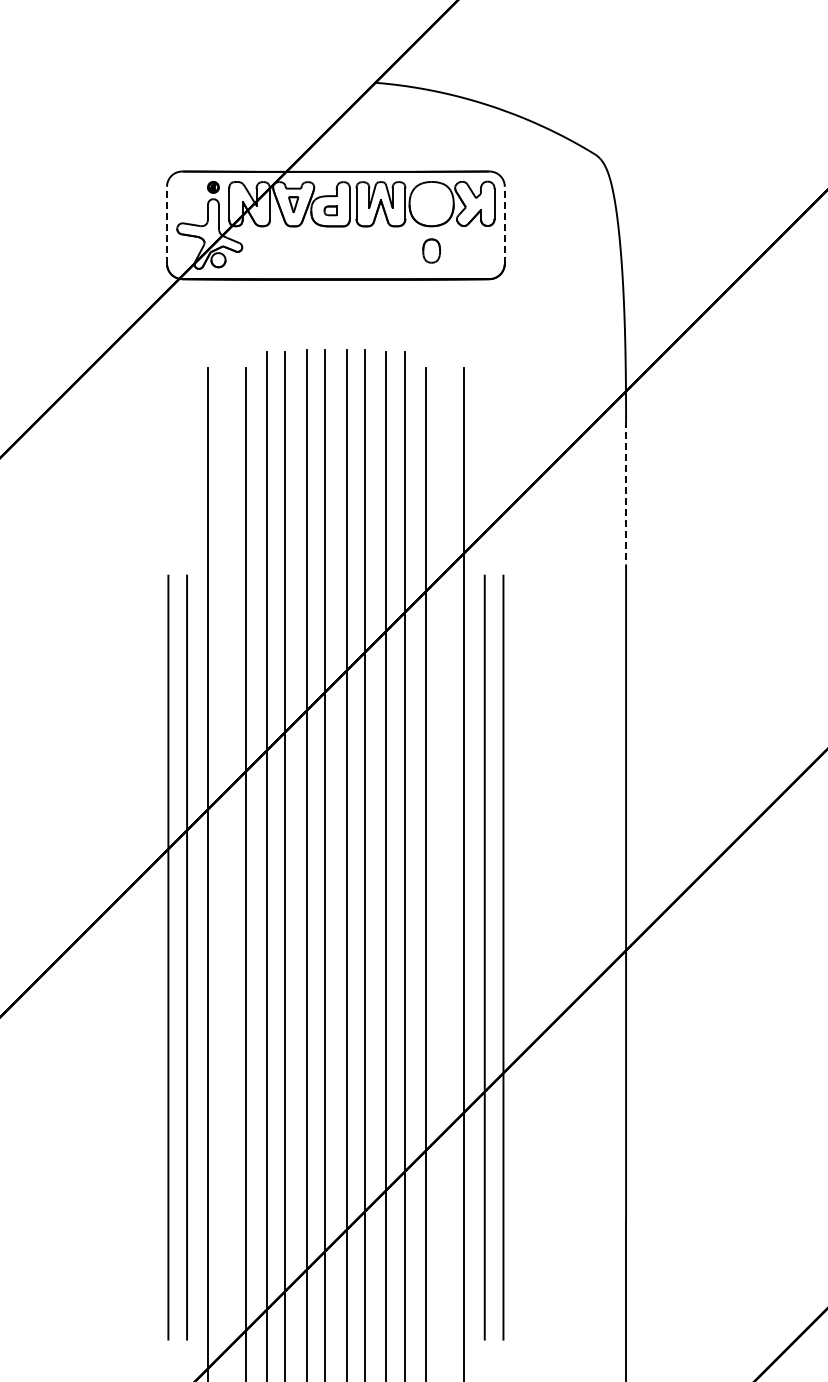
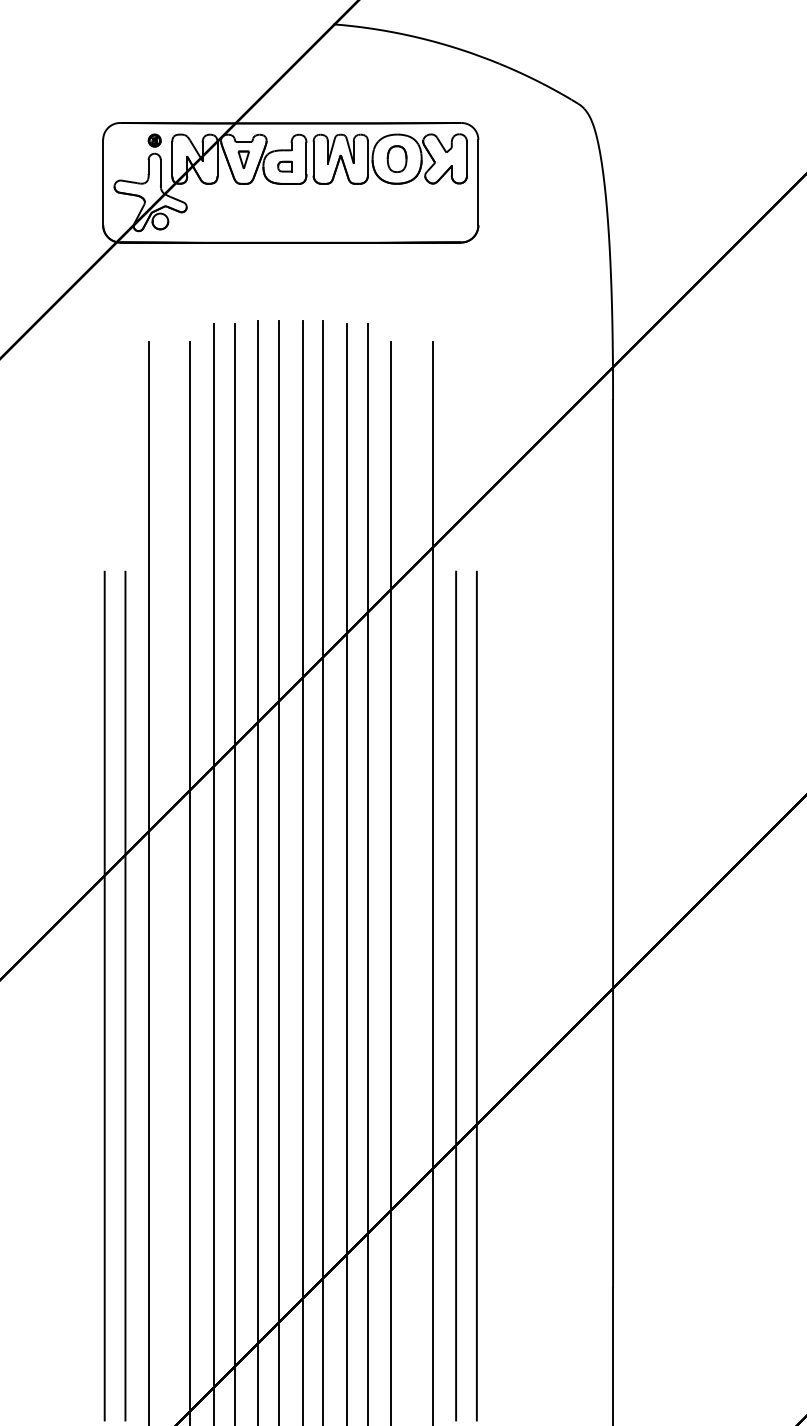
line: (167, 224) -> (103, 181), dashed -> solid
line: (504, 224) -> (478, 181), dashed -> solid
part: (431, 250) -> (396, 158), moved
line: (626, 492) -> (613, 479), dashed -> solid

